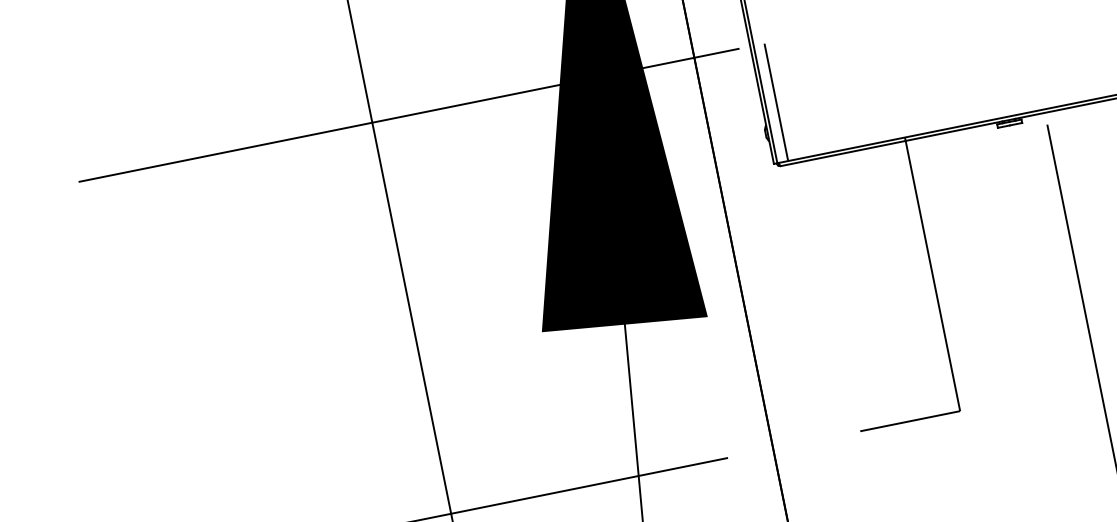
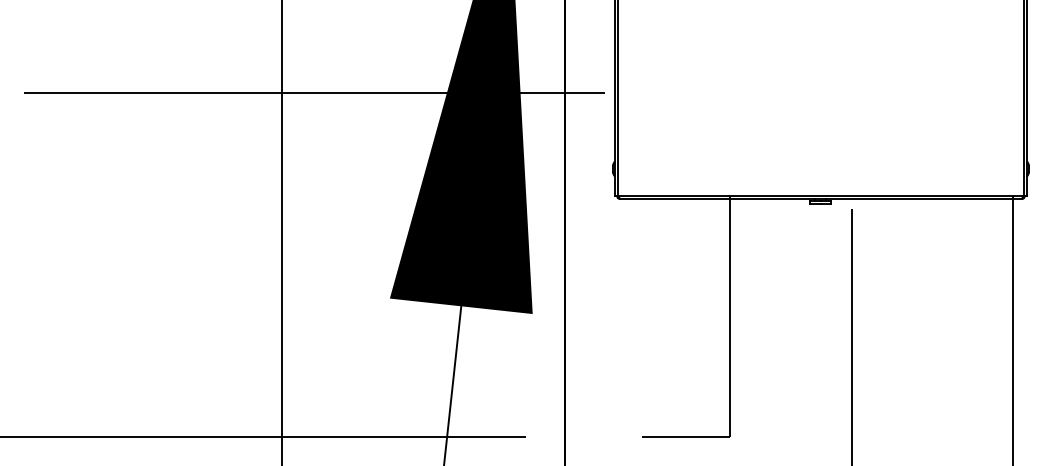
line: (776, 101) -> (627, 143), removed

